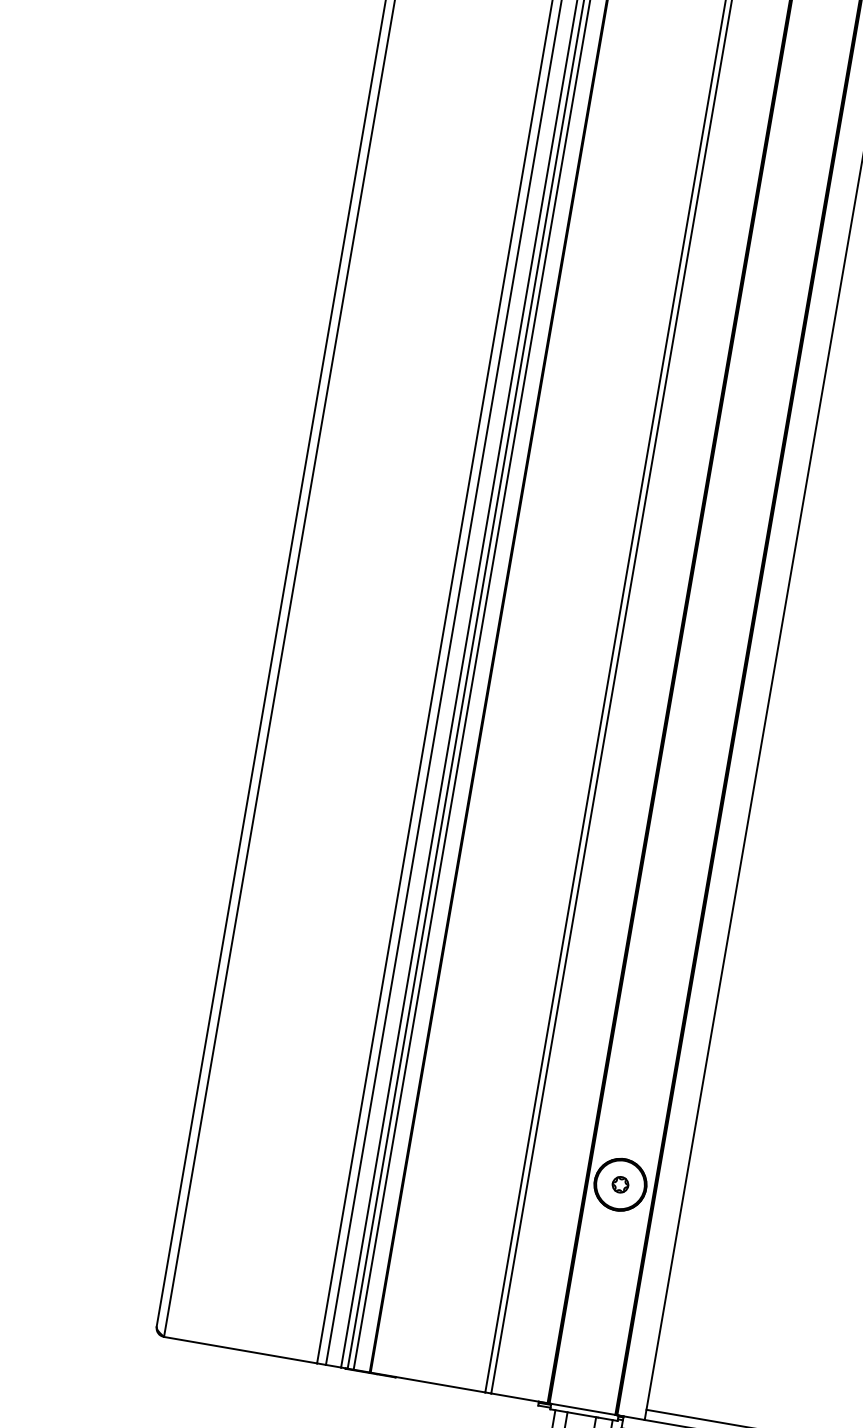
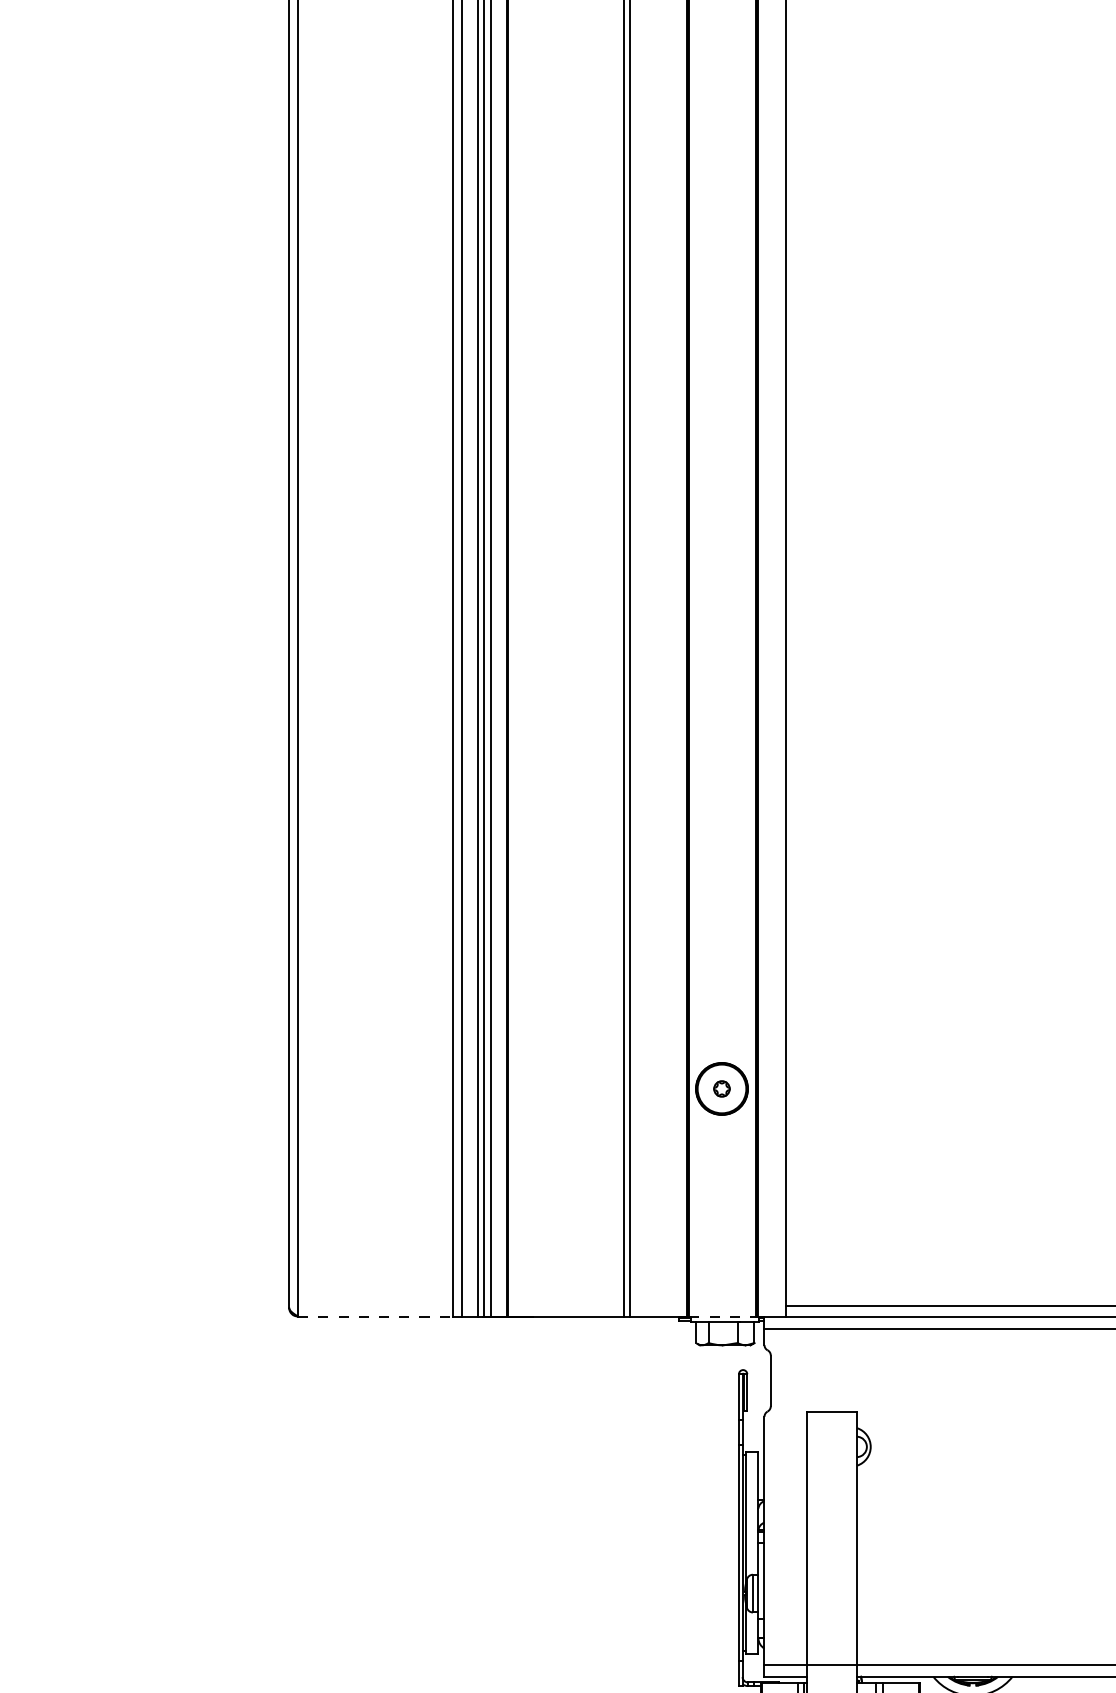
line: (240, 1350) -> (375, 1316), solid -> dashed
line: (583, 1409) -> (723, 1316), solid -> dashed

